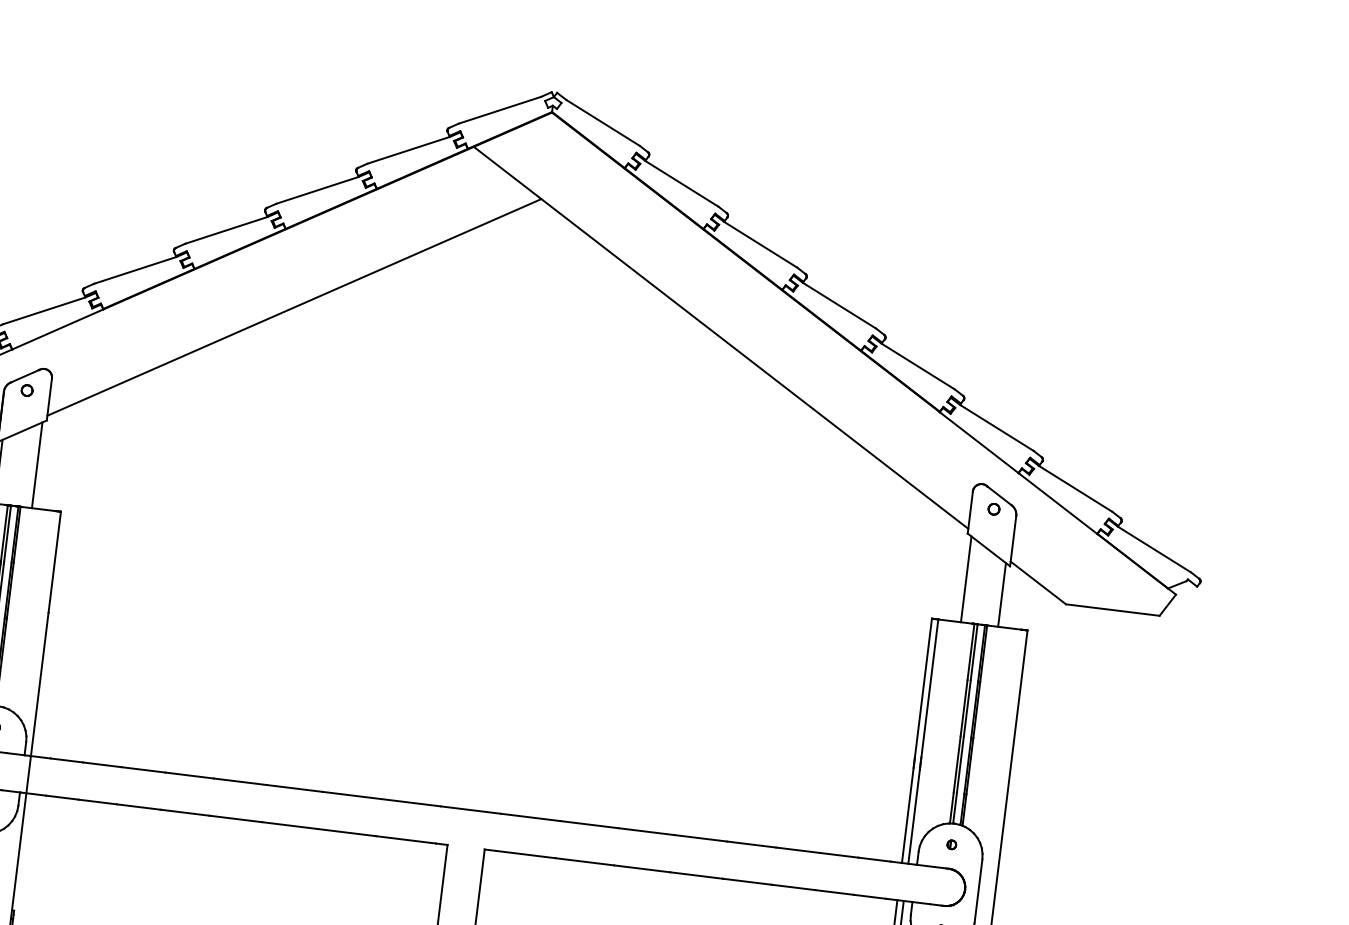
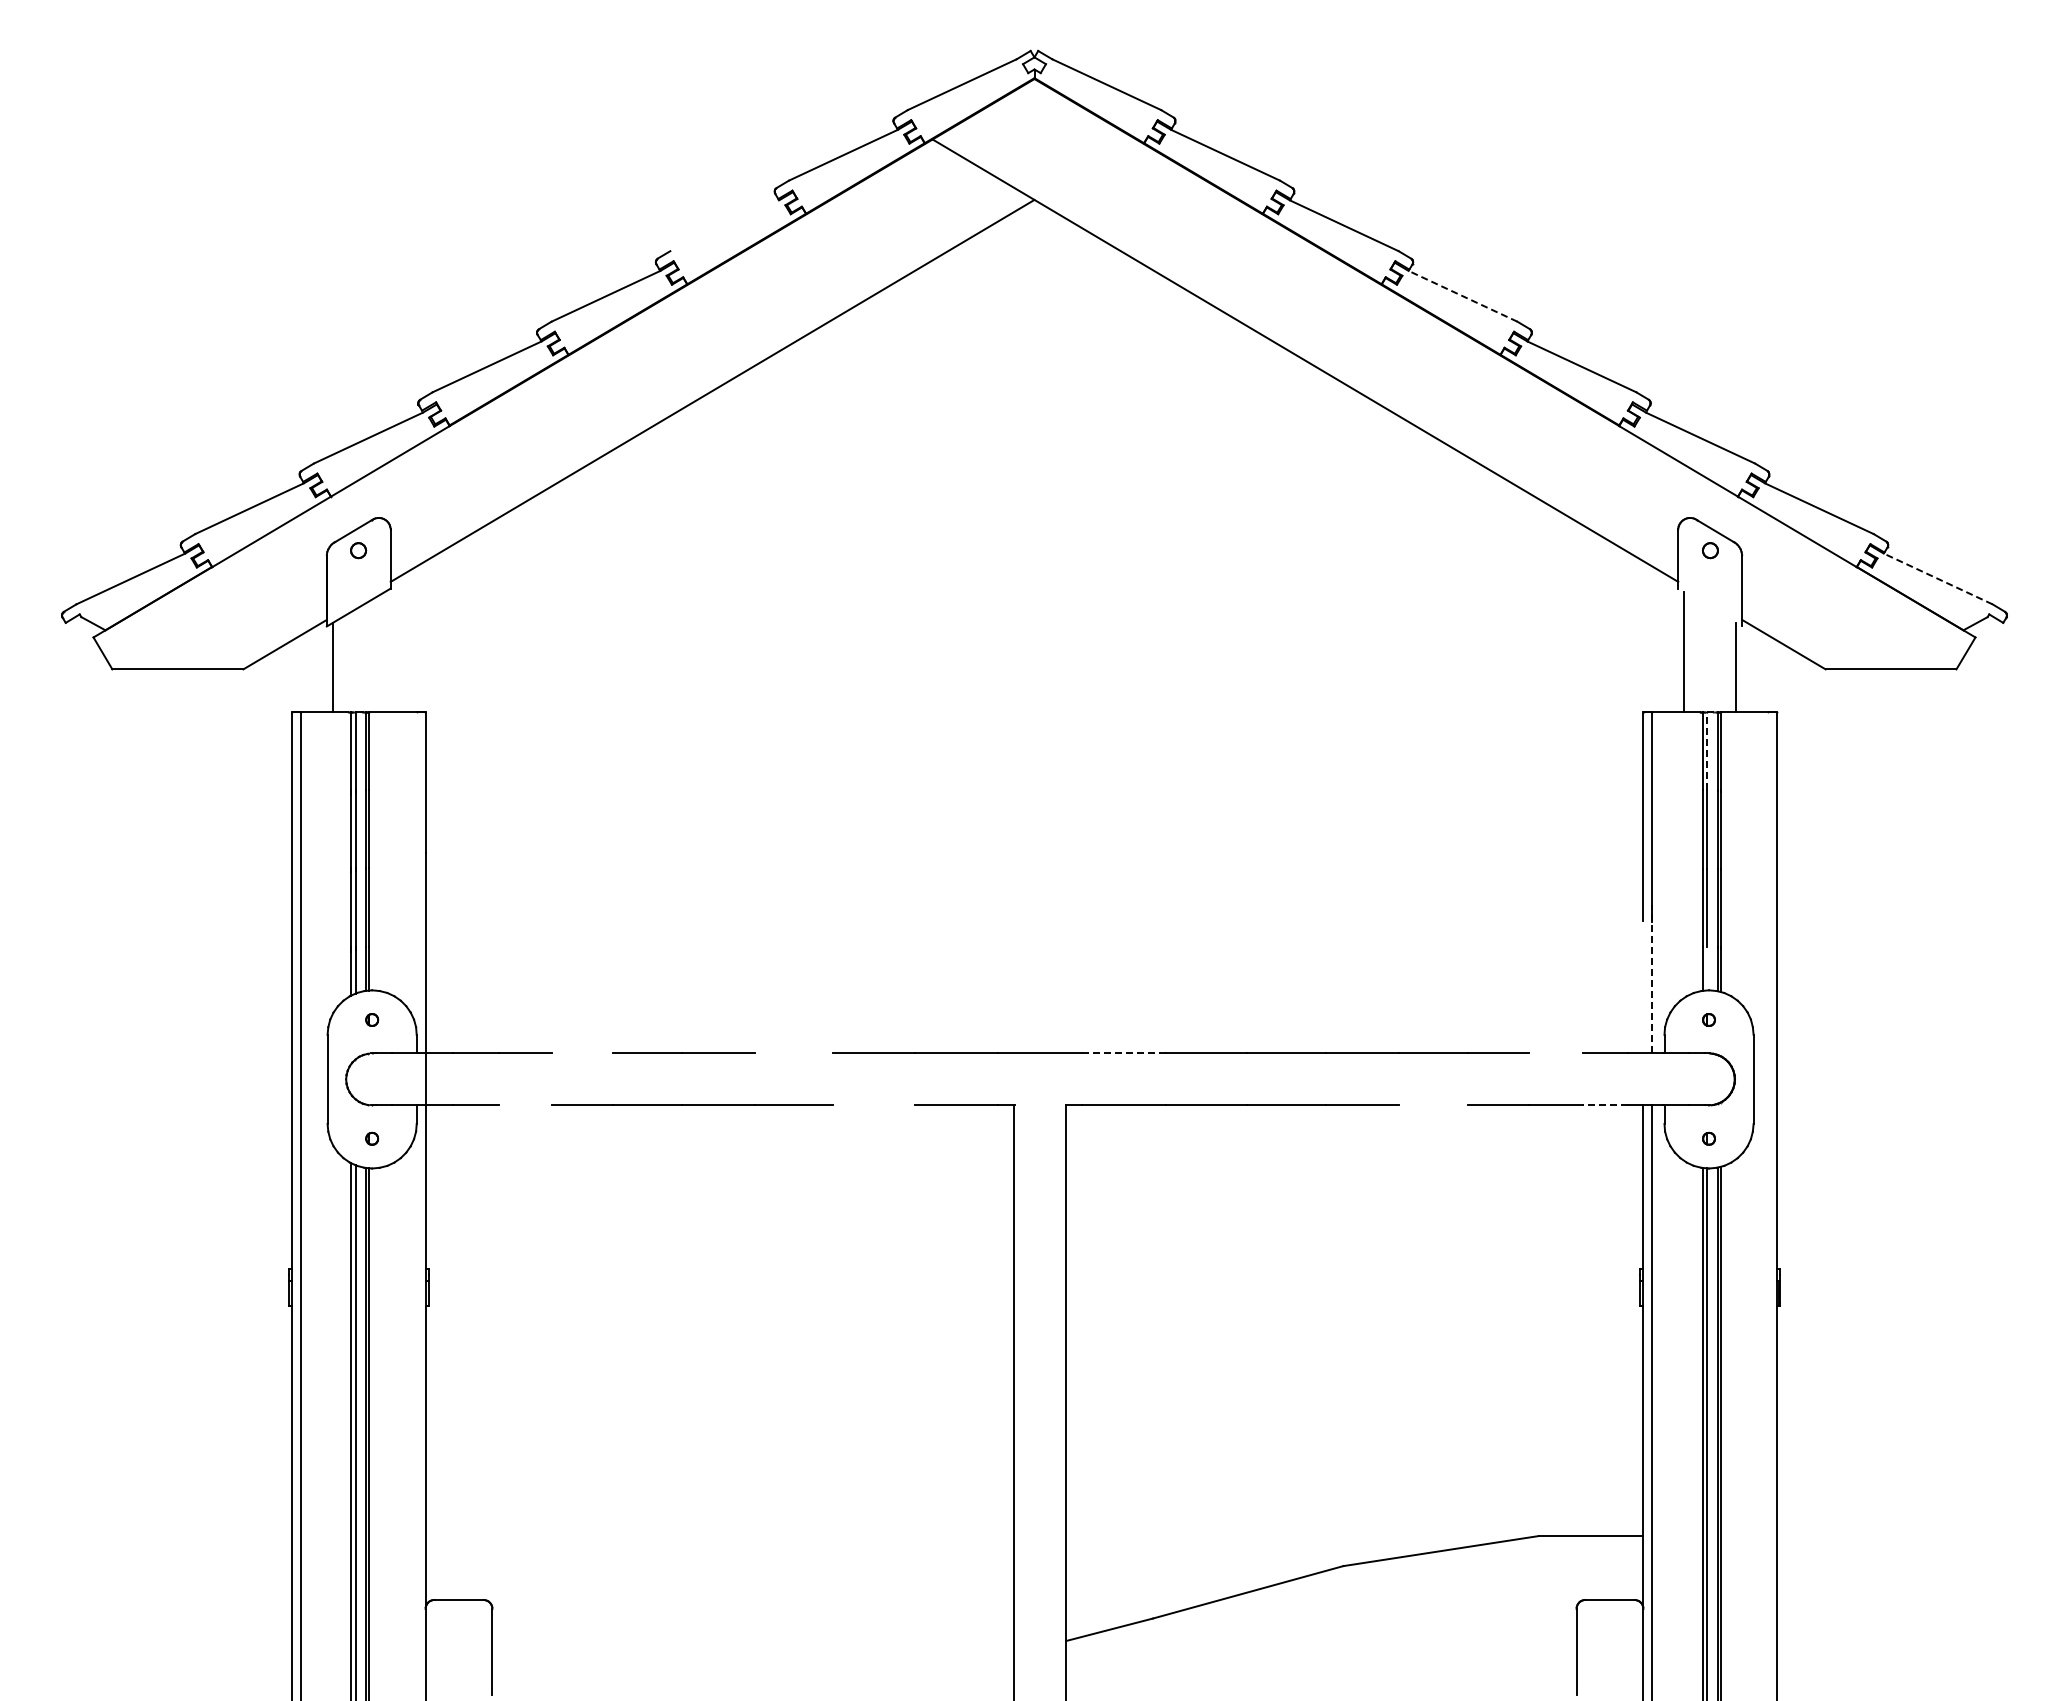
line: (317, 190) -> (724, 225), removed
line: (839, 305) -> (1462, 296), solid -> dashed
line: (37, 465) -> (385, 651), removed
line: (989, 549) -> (1710, 607), removed
line: (1154, 549) -> (1937, 578), solid -> dashed
line: (974, 651) -> (1707, 750), solid -> dashed
line: (143, 769) -> (582, 1053), removed
line: (294, 788) -> (794, 1053), removed
line: (97, 802) -> (525, 1105), removed
line: (955, 807) -> (1707, 968), removed
line: (908, 809) -> (1643, 978), removed
line: (915, 810) -> (1652, 978), solid -> dashed
line: (530, 817) -> (1124, 1053), solid -> dashed
line: (346, 832) -> (873, 1105), removed
line: (839, 855) -> (1555, 1053), removed
line: (747, 881) -> (1433, 1105), removed
line: (869, 896) -> (1604, 1105), solid -> dashed

